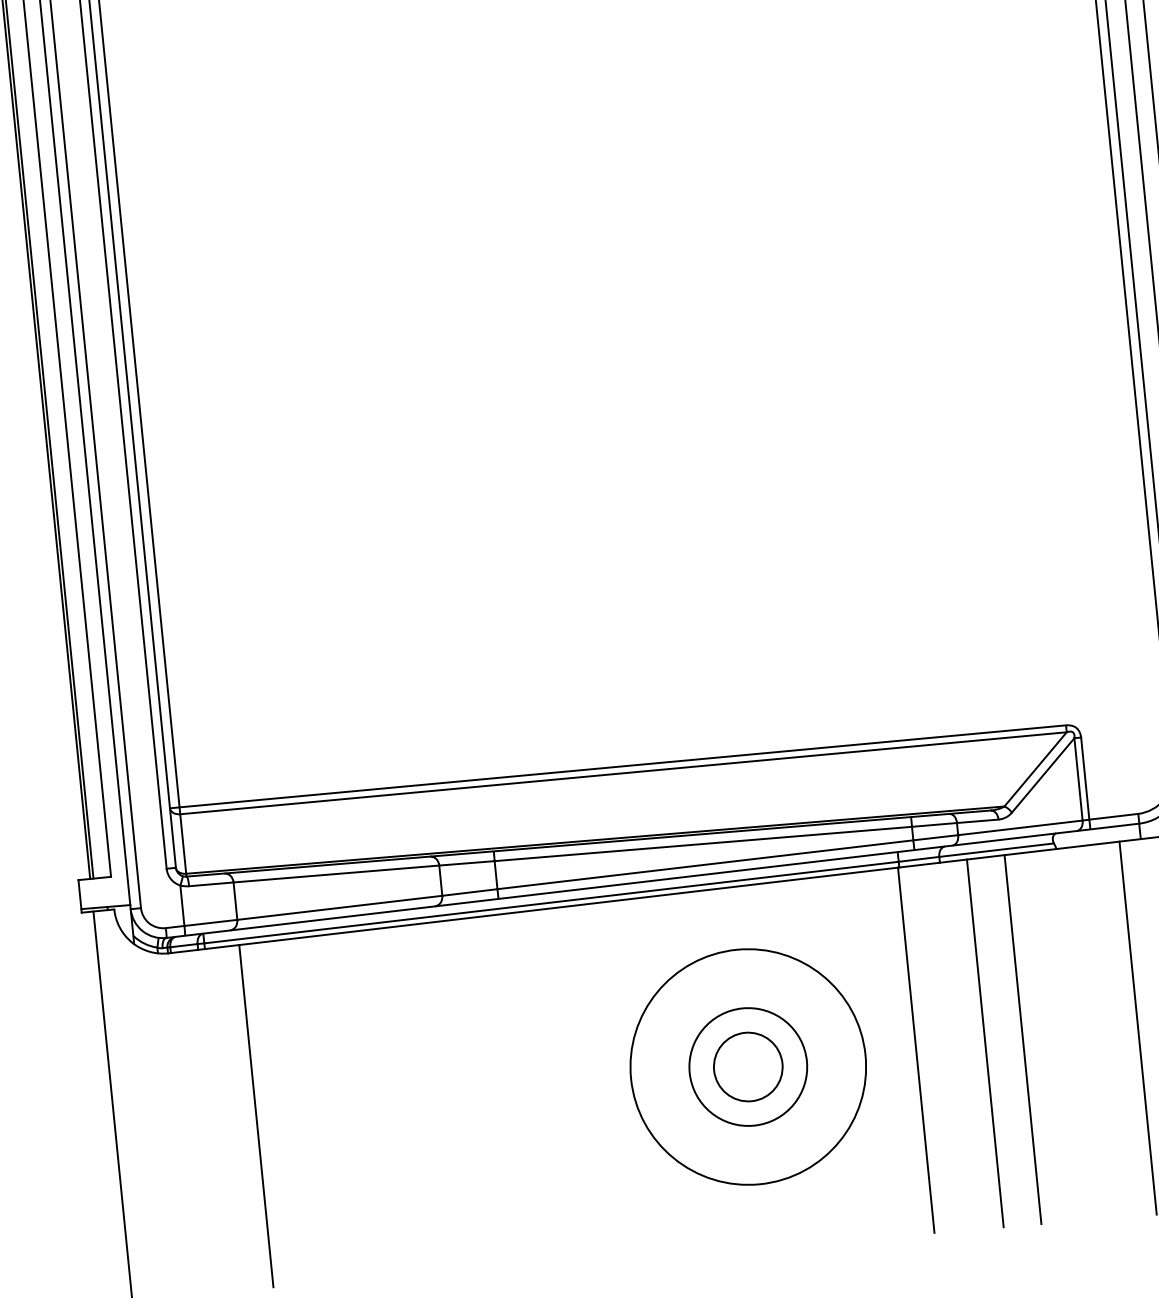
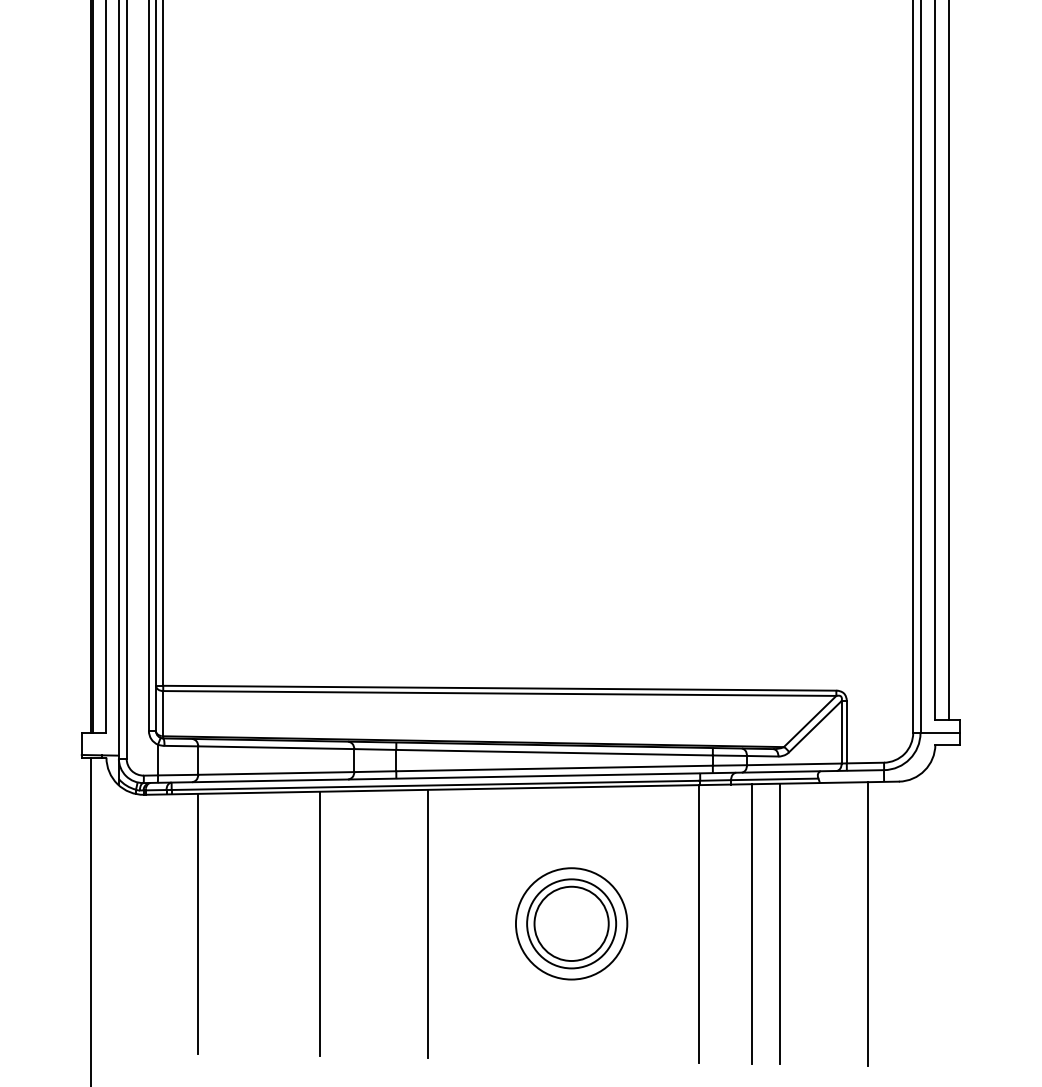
circle: (748, 1066) -> (571, 923), size x0.62
circle: (748, 1066) -> (571, 923), size x1.43
line: (558, 1085) -> (427, 923), added
line: (417, 1099) -> (320, 923), added

